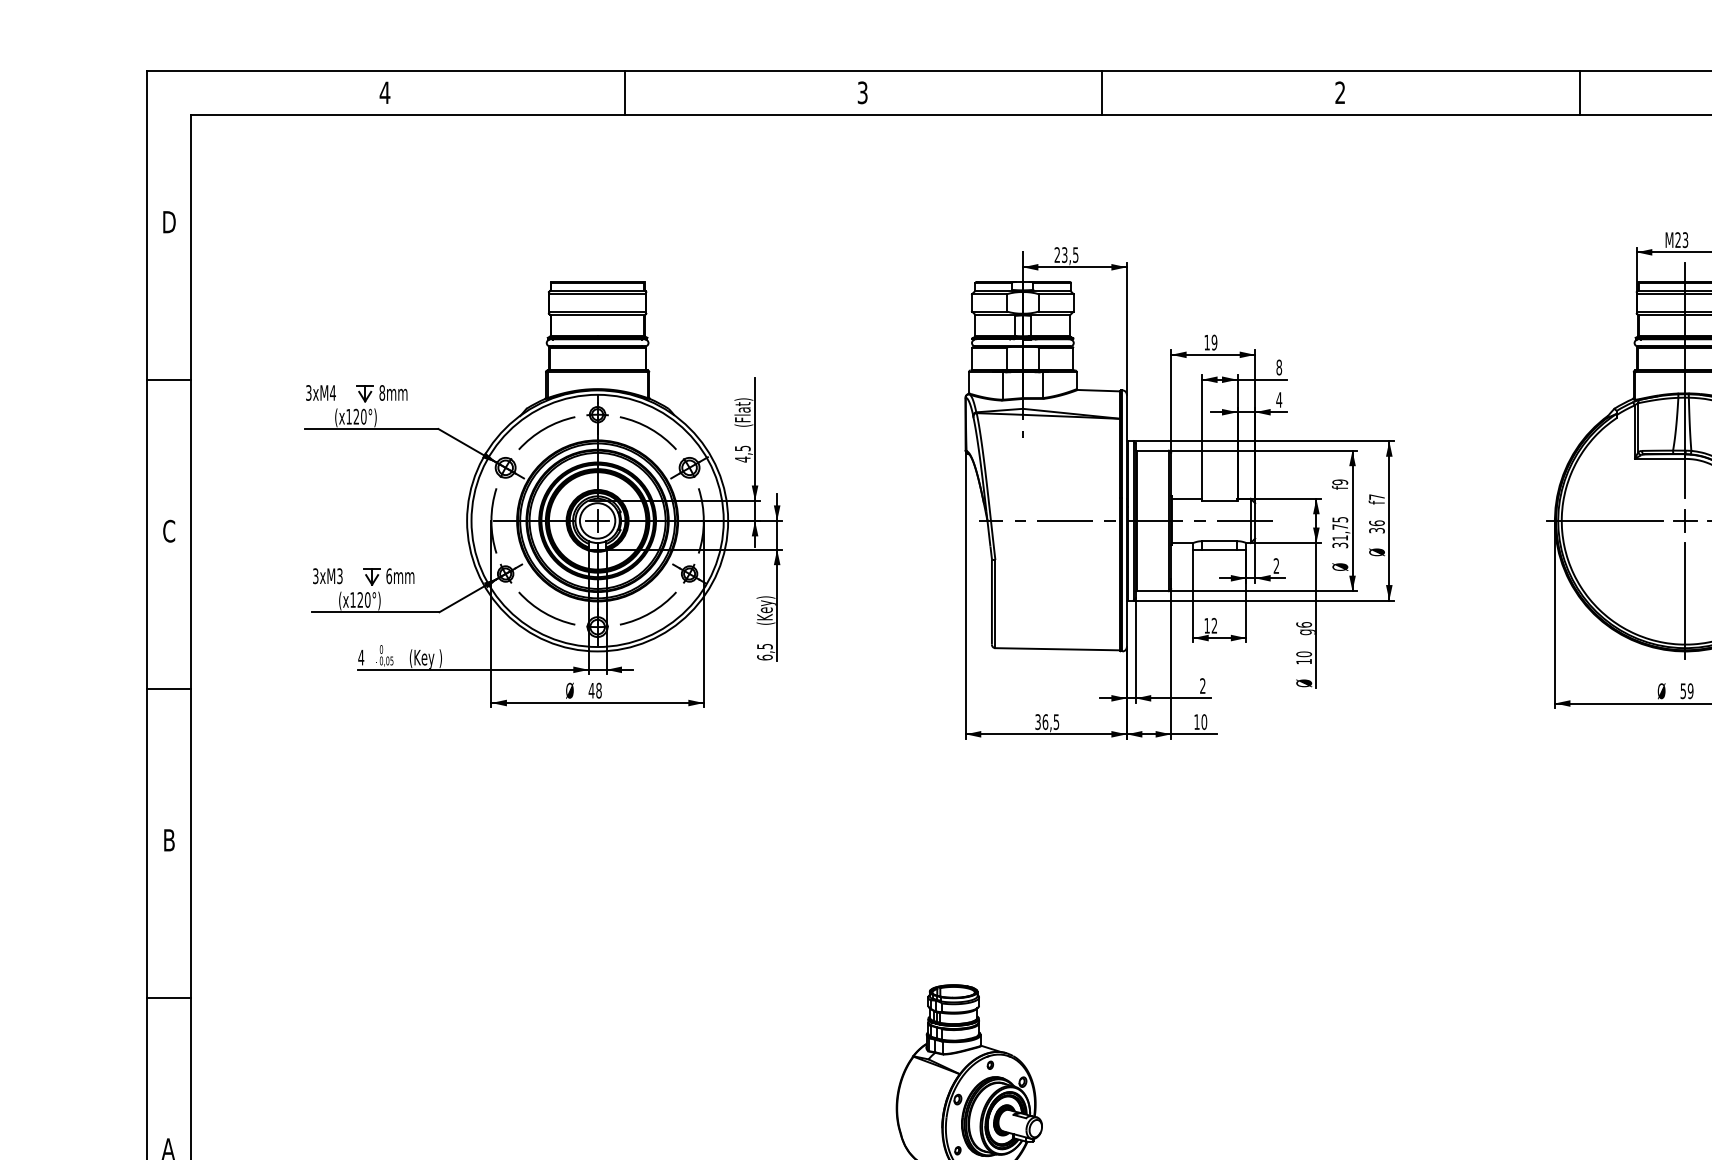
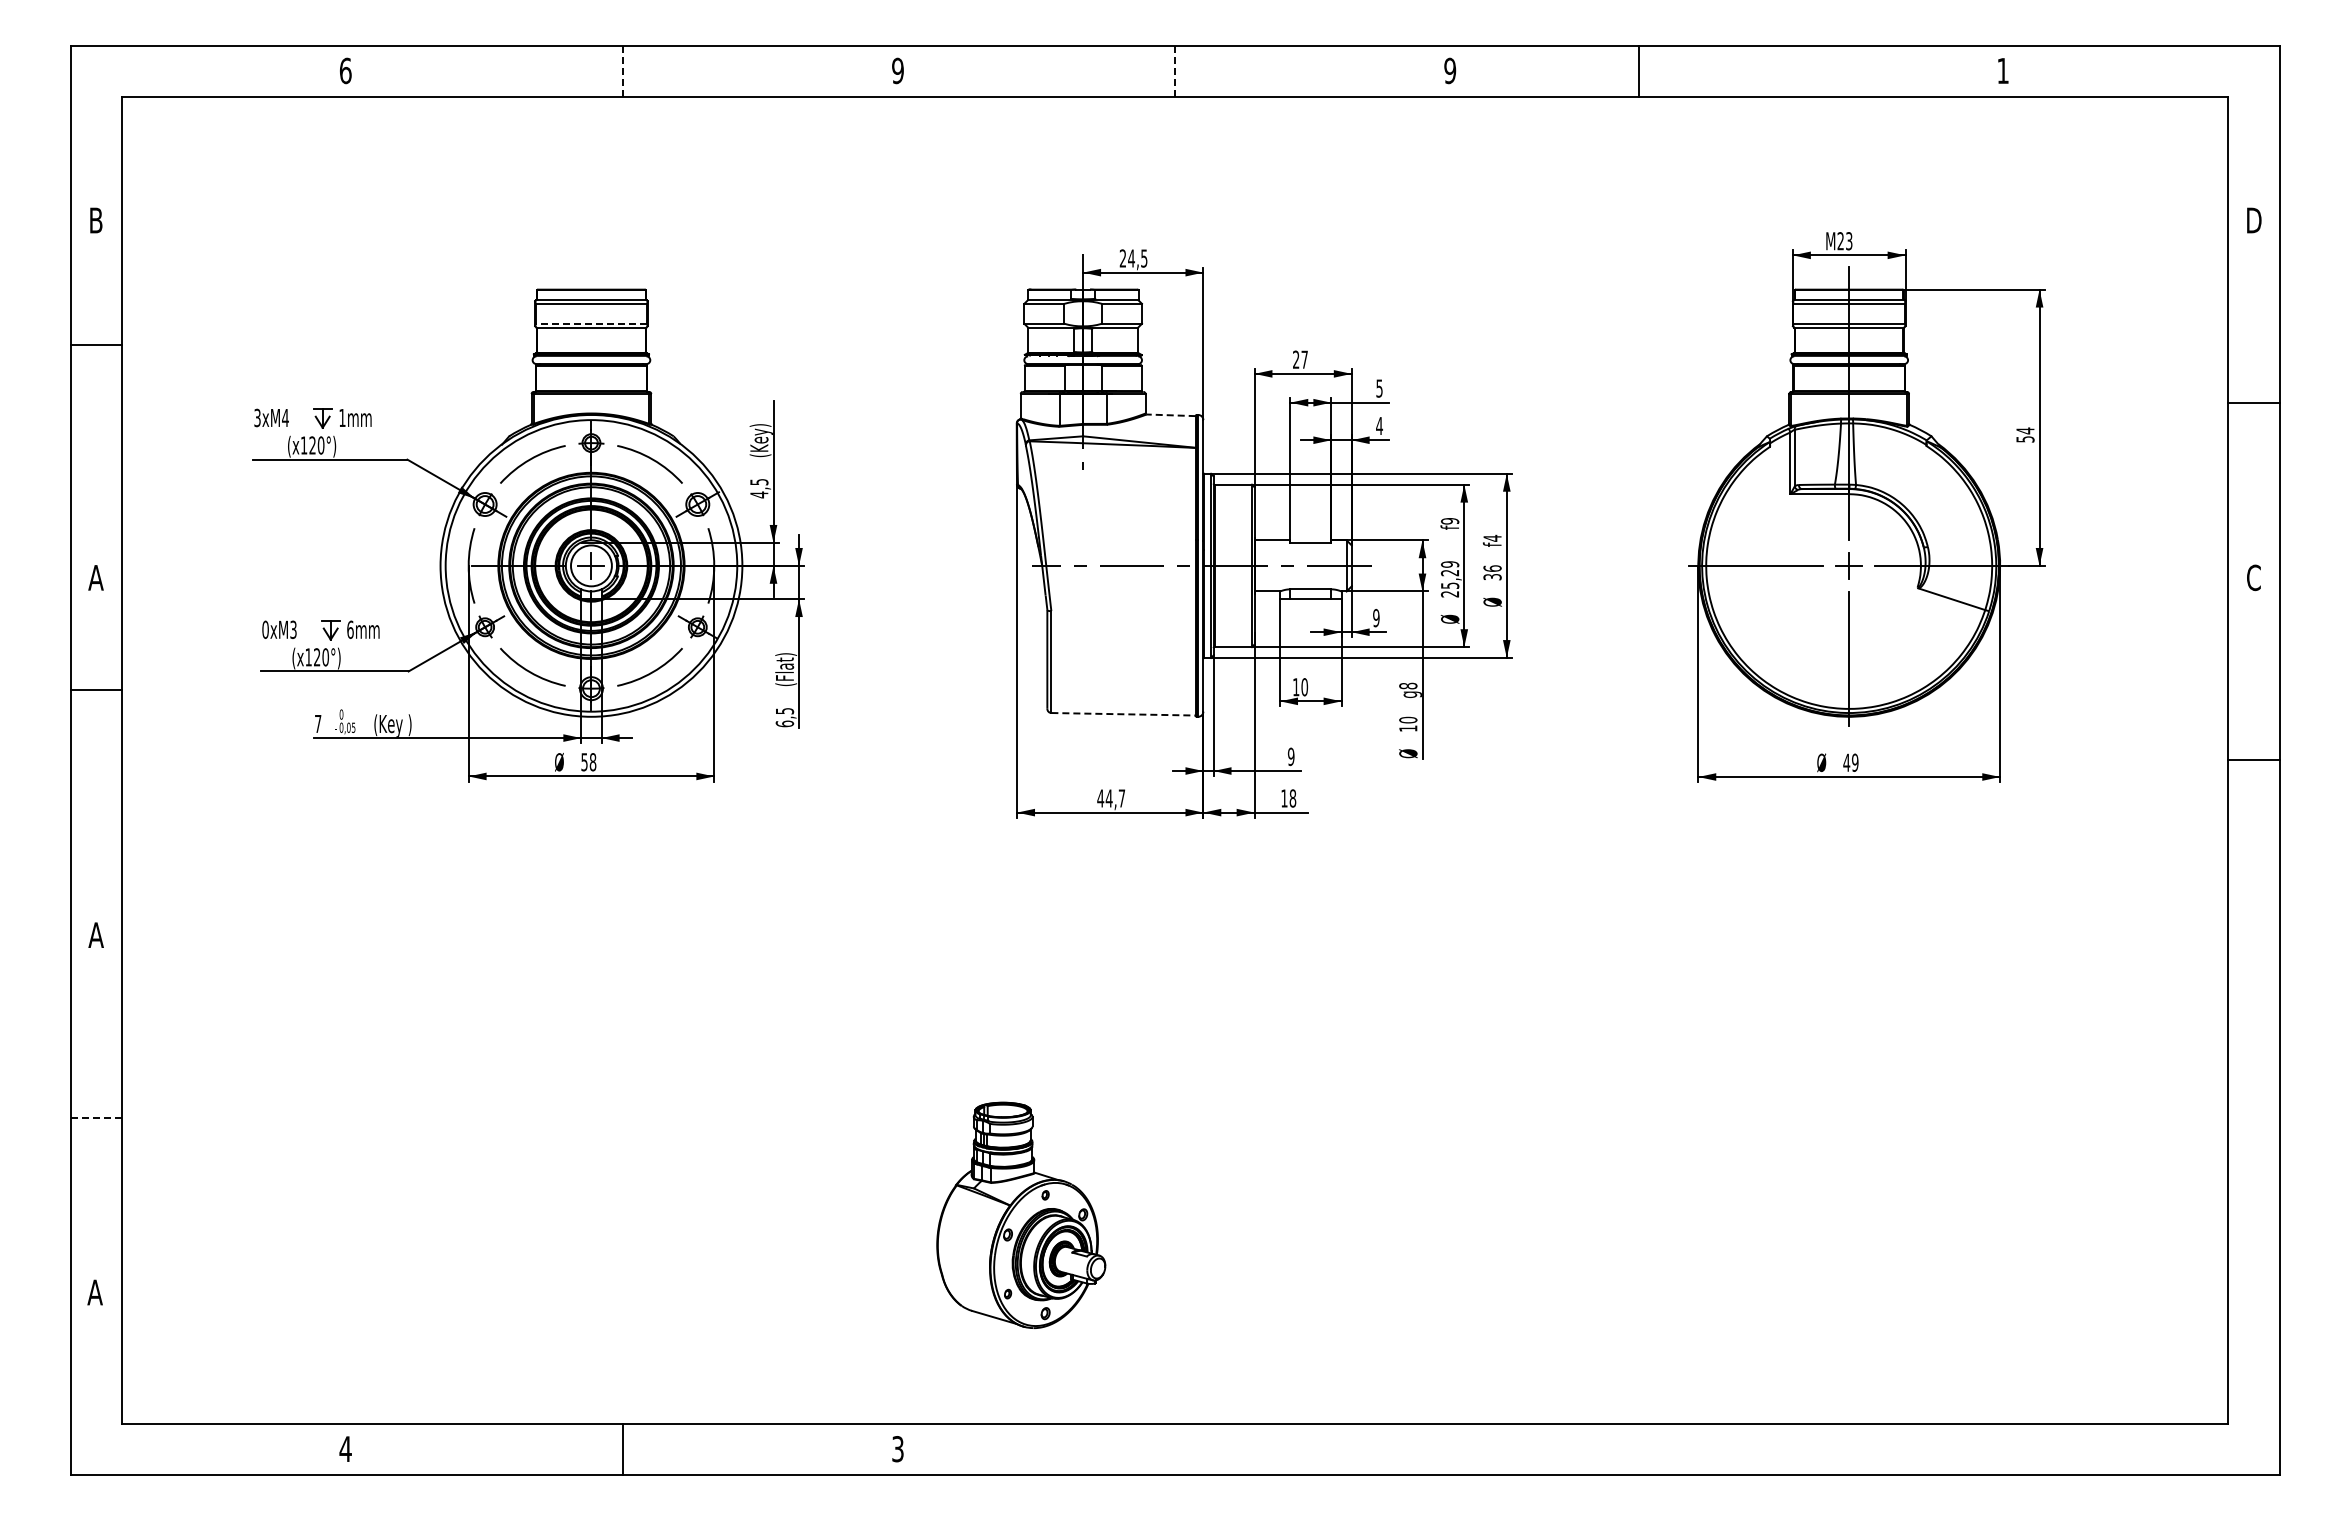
text: (384, 92) -> (345, 70), 4 -> 6
text: (862, 92) -> (897, 70), 3 -> 9
text: (1340, 92) -> (1450, 70), 2 -> 9
line: (1580, 92) -> (1639, 70), moved
line: (624, 93) -> (622, 71), solid -> dashed
line: (1102, 93) -> (1175, 71), solid -> dashed
text: (169, 222) -> (96, 220), D -> B
text: (1064, 255) -> (1131, 258), 23,5 -> 24,5
line: (597, 311) -> (591, 323), solid -> dashed
text: (1210, 342) -> (1300, 359), 19 -> 27
text: (1279, 367) -> (1379, 388), 8 -> 5
line: (168, 380) -> (95, 345), moved
line: (1099, 390) -> (1171, 415), solid -> dashed
text: (382, 392) -> (342, 417), 8mm -> 1mm
text: (743, 411) -> (760, 439), (Flat) -> (Key)
text: (1376, 496) -> (1492, 537), f7 -> f4
text: (168, 530) -> (95, 577), C -> A
text: (1339, 532) -> (1449, 579), 31,75 -> 25,29
text: (1276, 566) -> (1376, 618), 2 -> 9
text: (315, 575) -> (265, 629), 3xM3 -> 0xM3
text: (766, 609) -> (786, 668), (Key) -> (Flat)
text: (1304, 624) -> (1408, 685), g6 -> g8
text: (1214, 626) -> (1304, 687), 12 -> 10
line: (1058, 649) -> (1124, 714), solid -> dashed
text: (360, 657) -> (317, 723), 4 -> 7
text: (1202, 685) -> (1290, 756), 2 -> 9
line: (168, 689) -> (95, 690), moved
text: (591, 690) -> (584, 762), 48 -> 58
text: (1683, 690) -> (1846, 762), 59 -> 49
text: (1047, 722) -> (1111, 798), 36,5 -> 44,7
text: (1203, 722) -> (1292, 798), 10 -> 18
text: (168, 839) -> (95, 934), B -> A
line: (169, 997) -> (96, 1117), solid -> dashed

